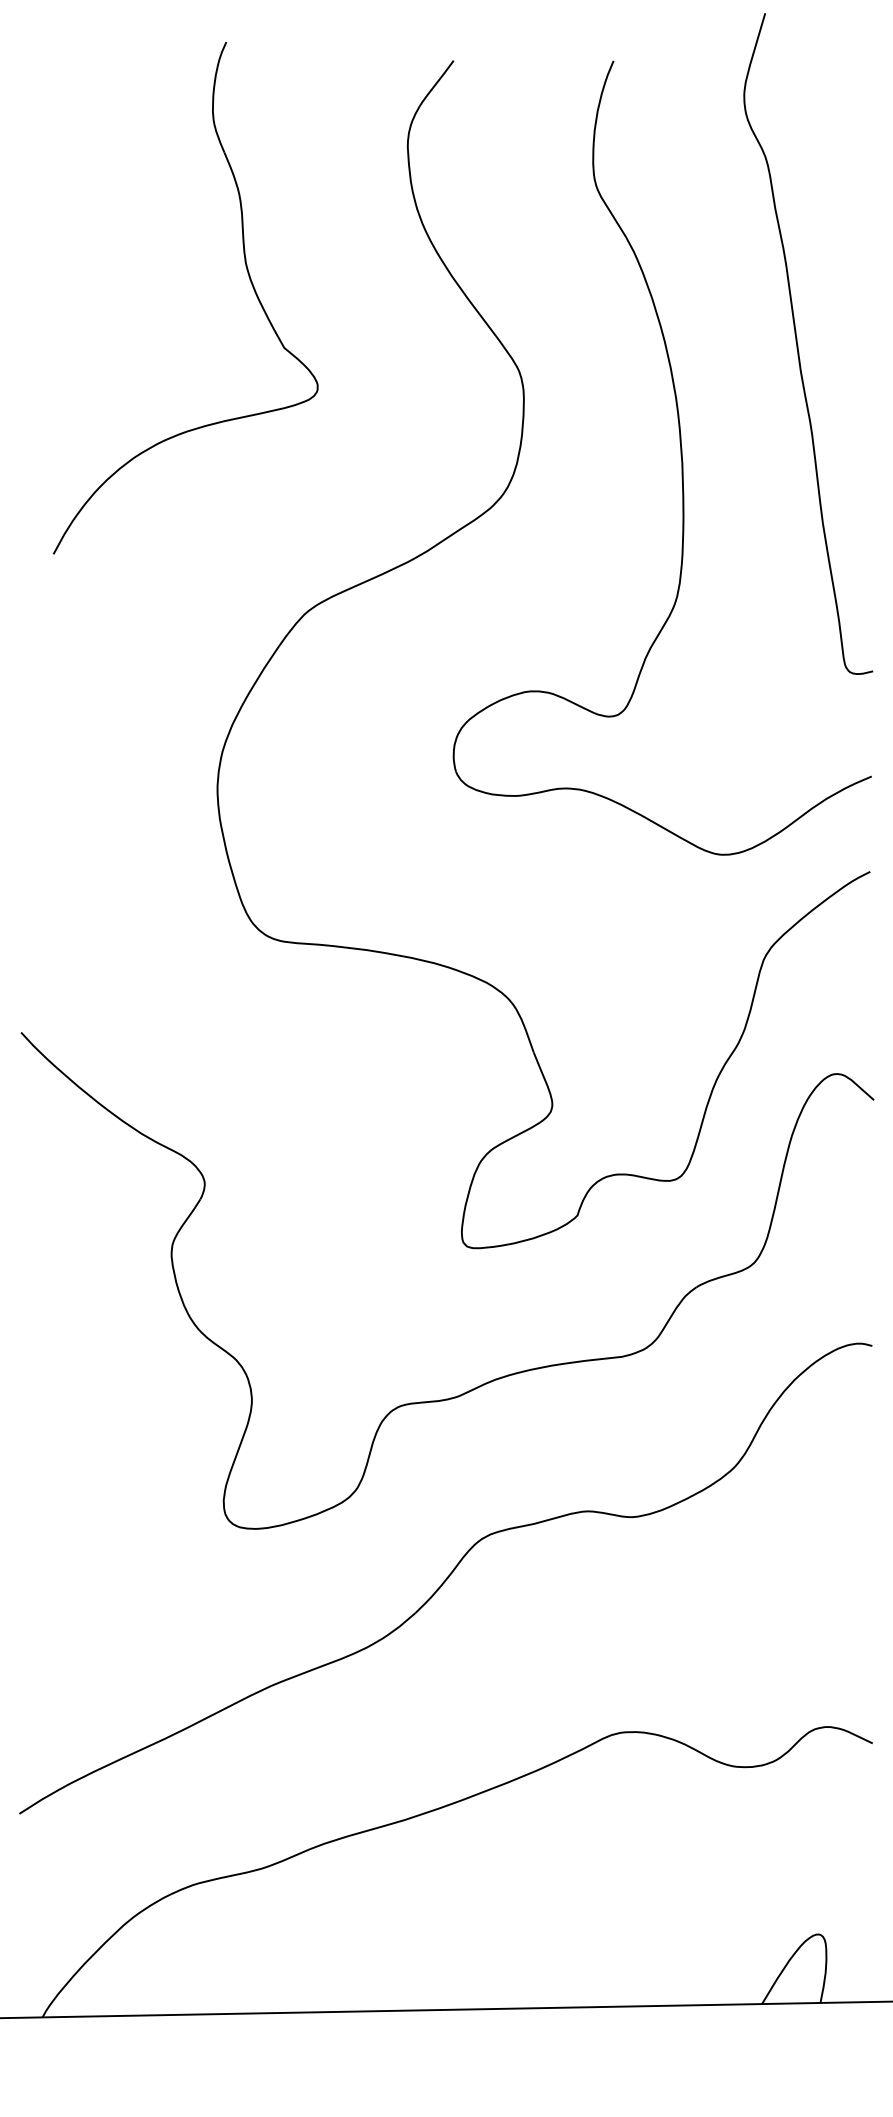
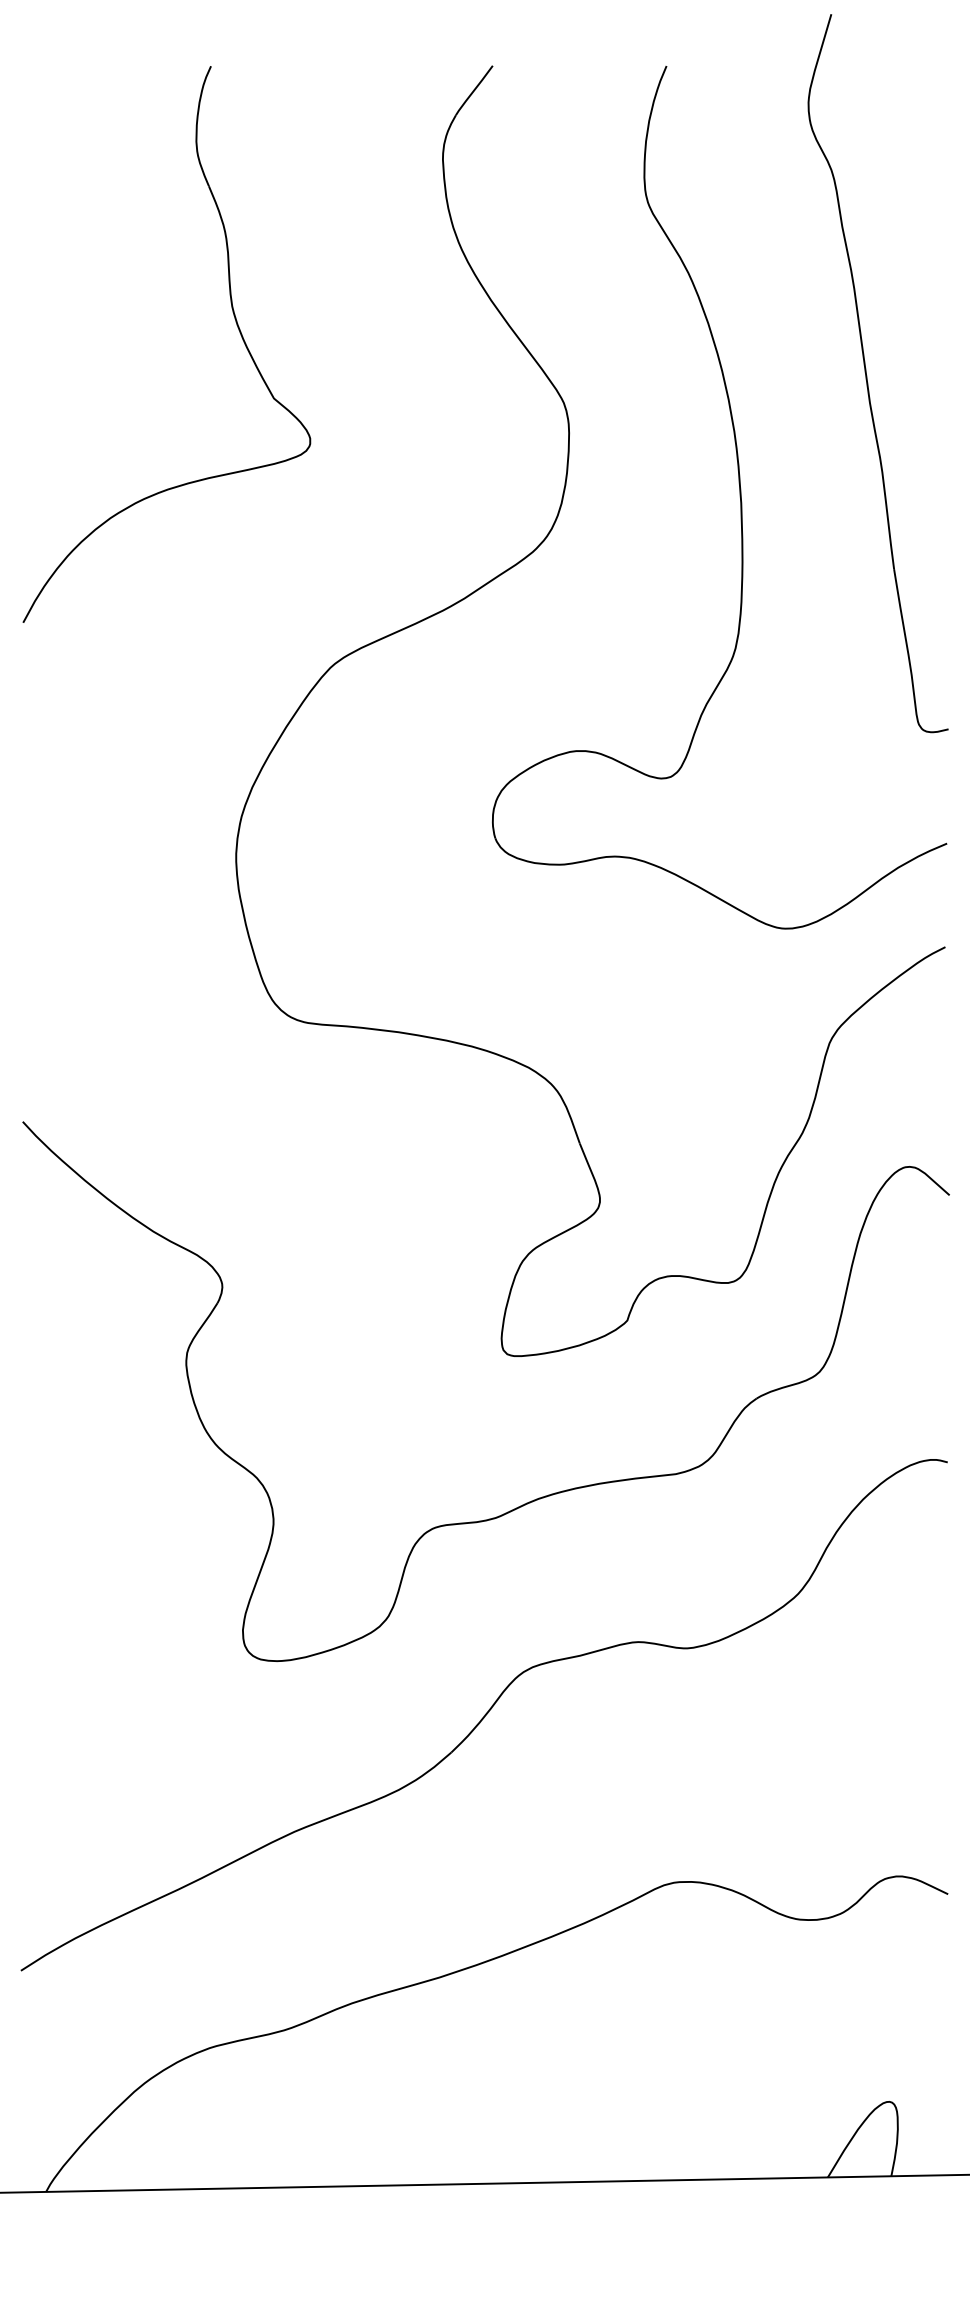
part: (248, 276) -> (235, 320), moved

